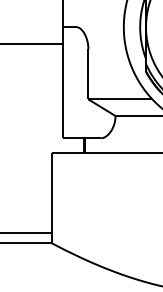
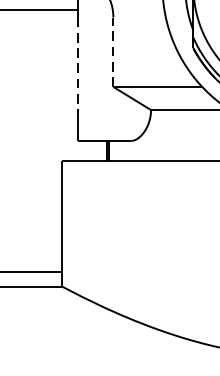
line: (88, 74) -> (113, 52), solid -> dashed
line: (62, 83) -> (77, 64), solid -> dashed

